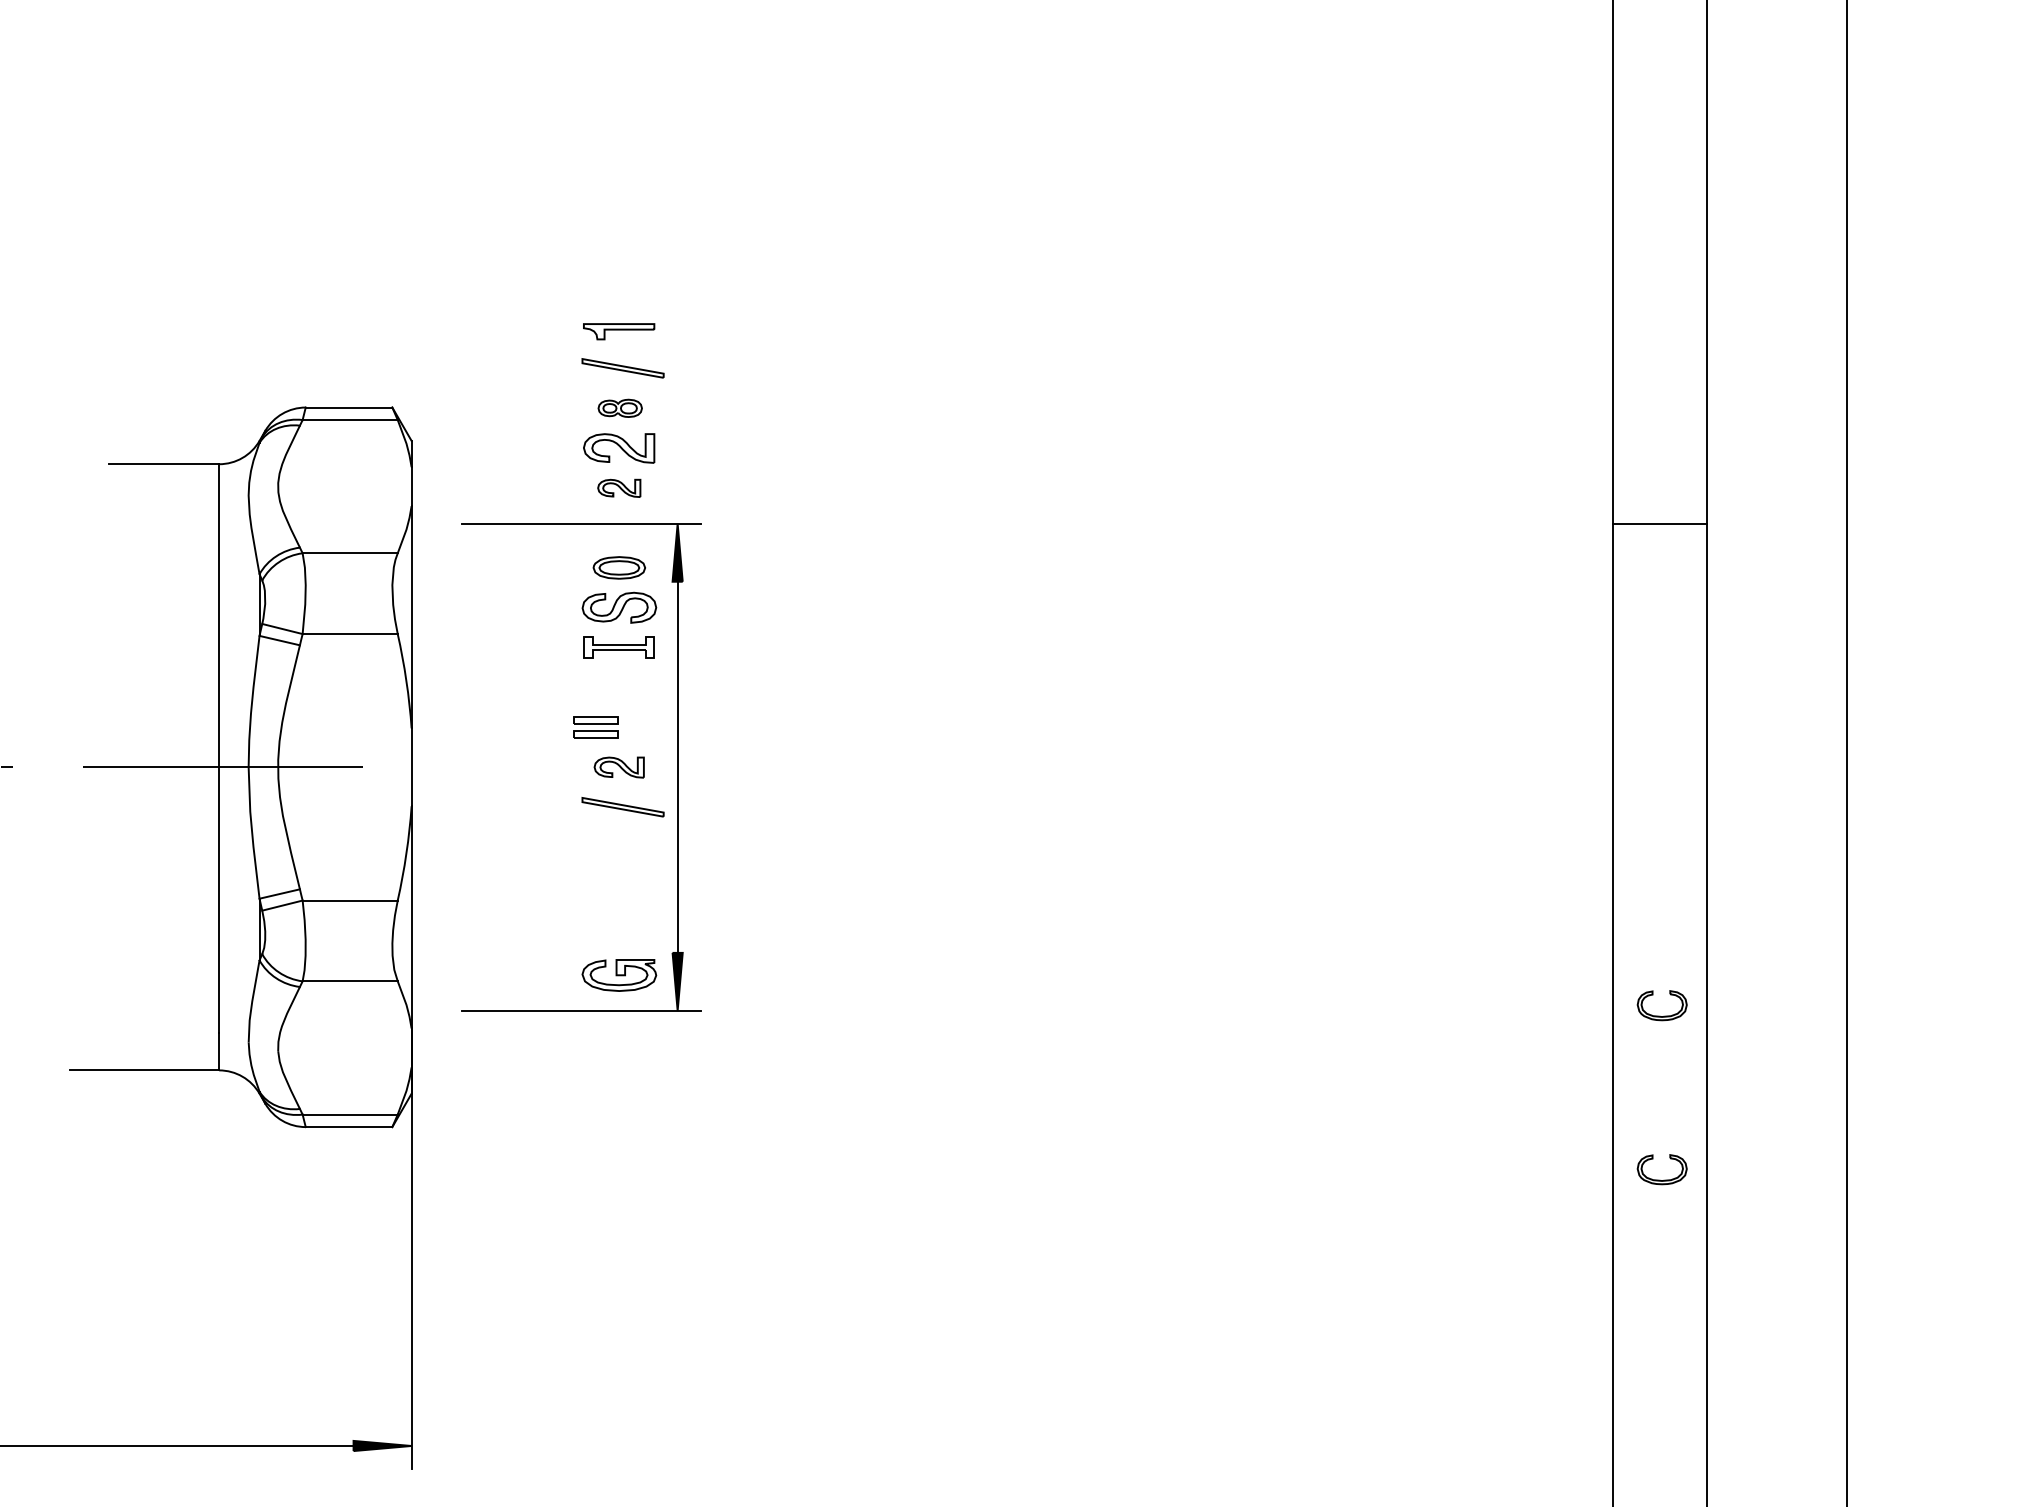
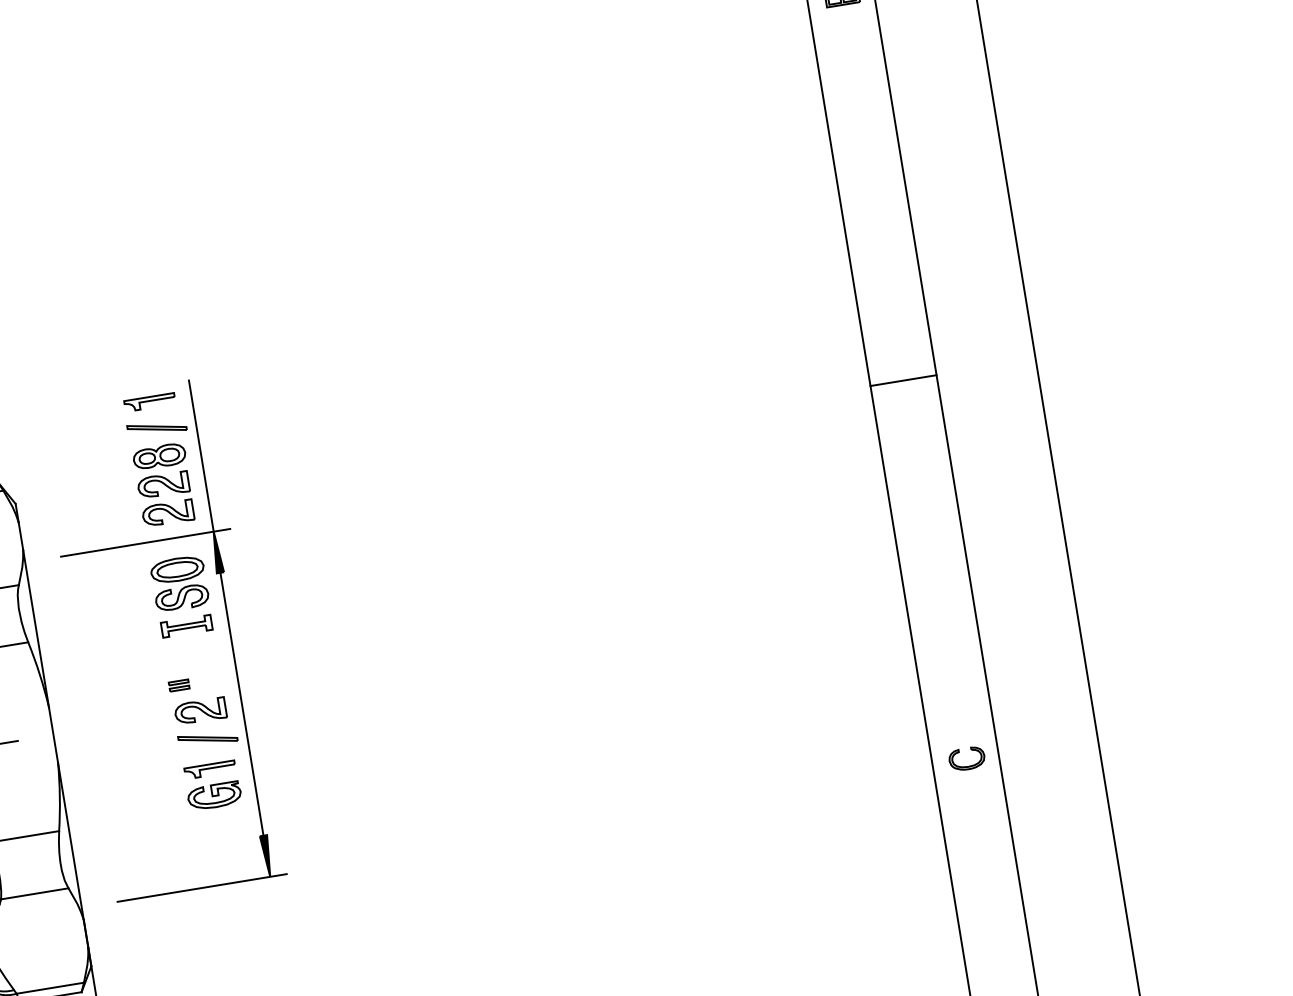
part: (620, 408) -> (159, 456), size x1.67
line: (677, 416) -> (201, 455), added
part: (619, 488) -> (168, 513), size x1.67
line: (1659, 524) -> (903, 380), moved
part: (619, 567) -> (177, 569), size x1.43
part: (595, 727) -> (179, 685), size x0.62
part: (619, 767) -> (200, 711), size x1.43
part: (619, 849) -> (210, 769), added
part: (619, 975) -> (214, 796), moved
part: (1660, 1179) -> (985, 882), removed

